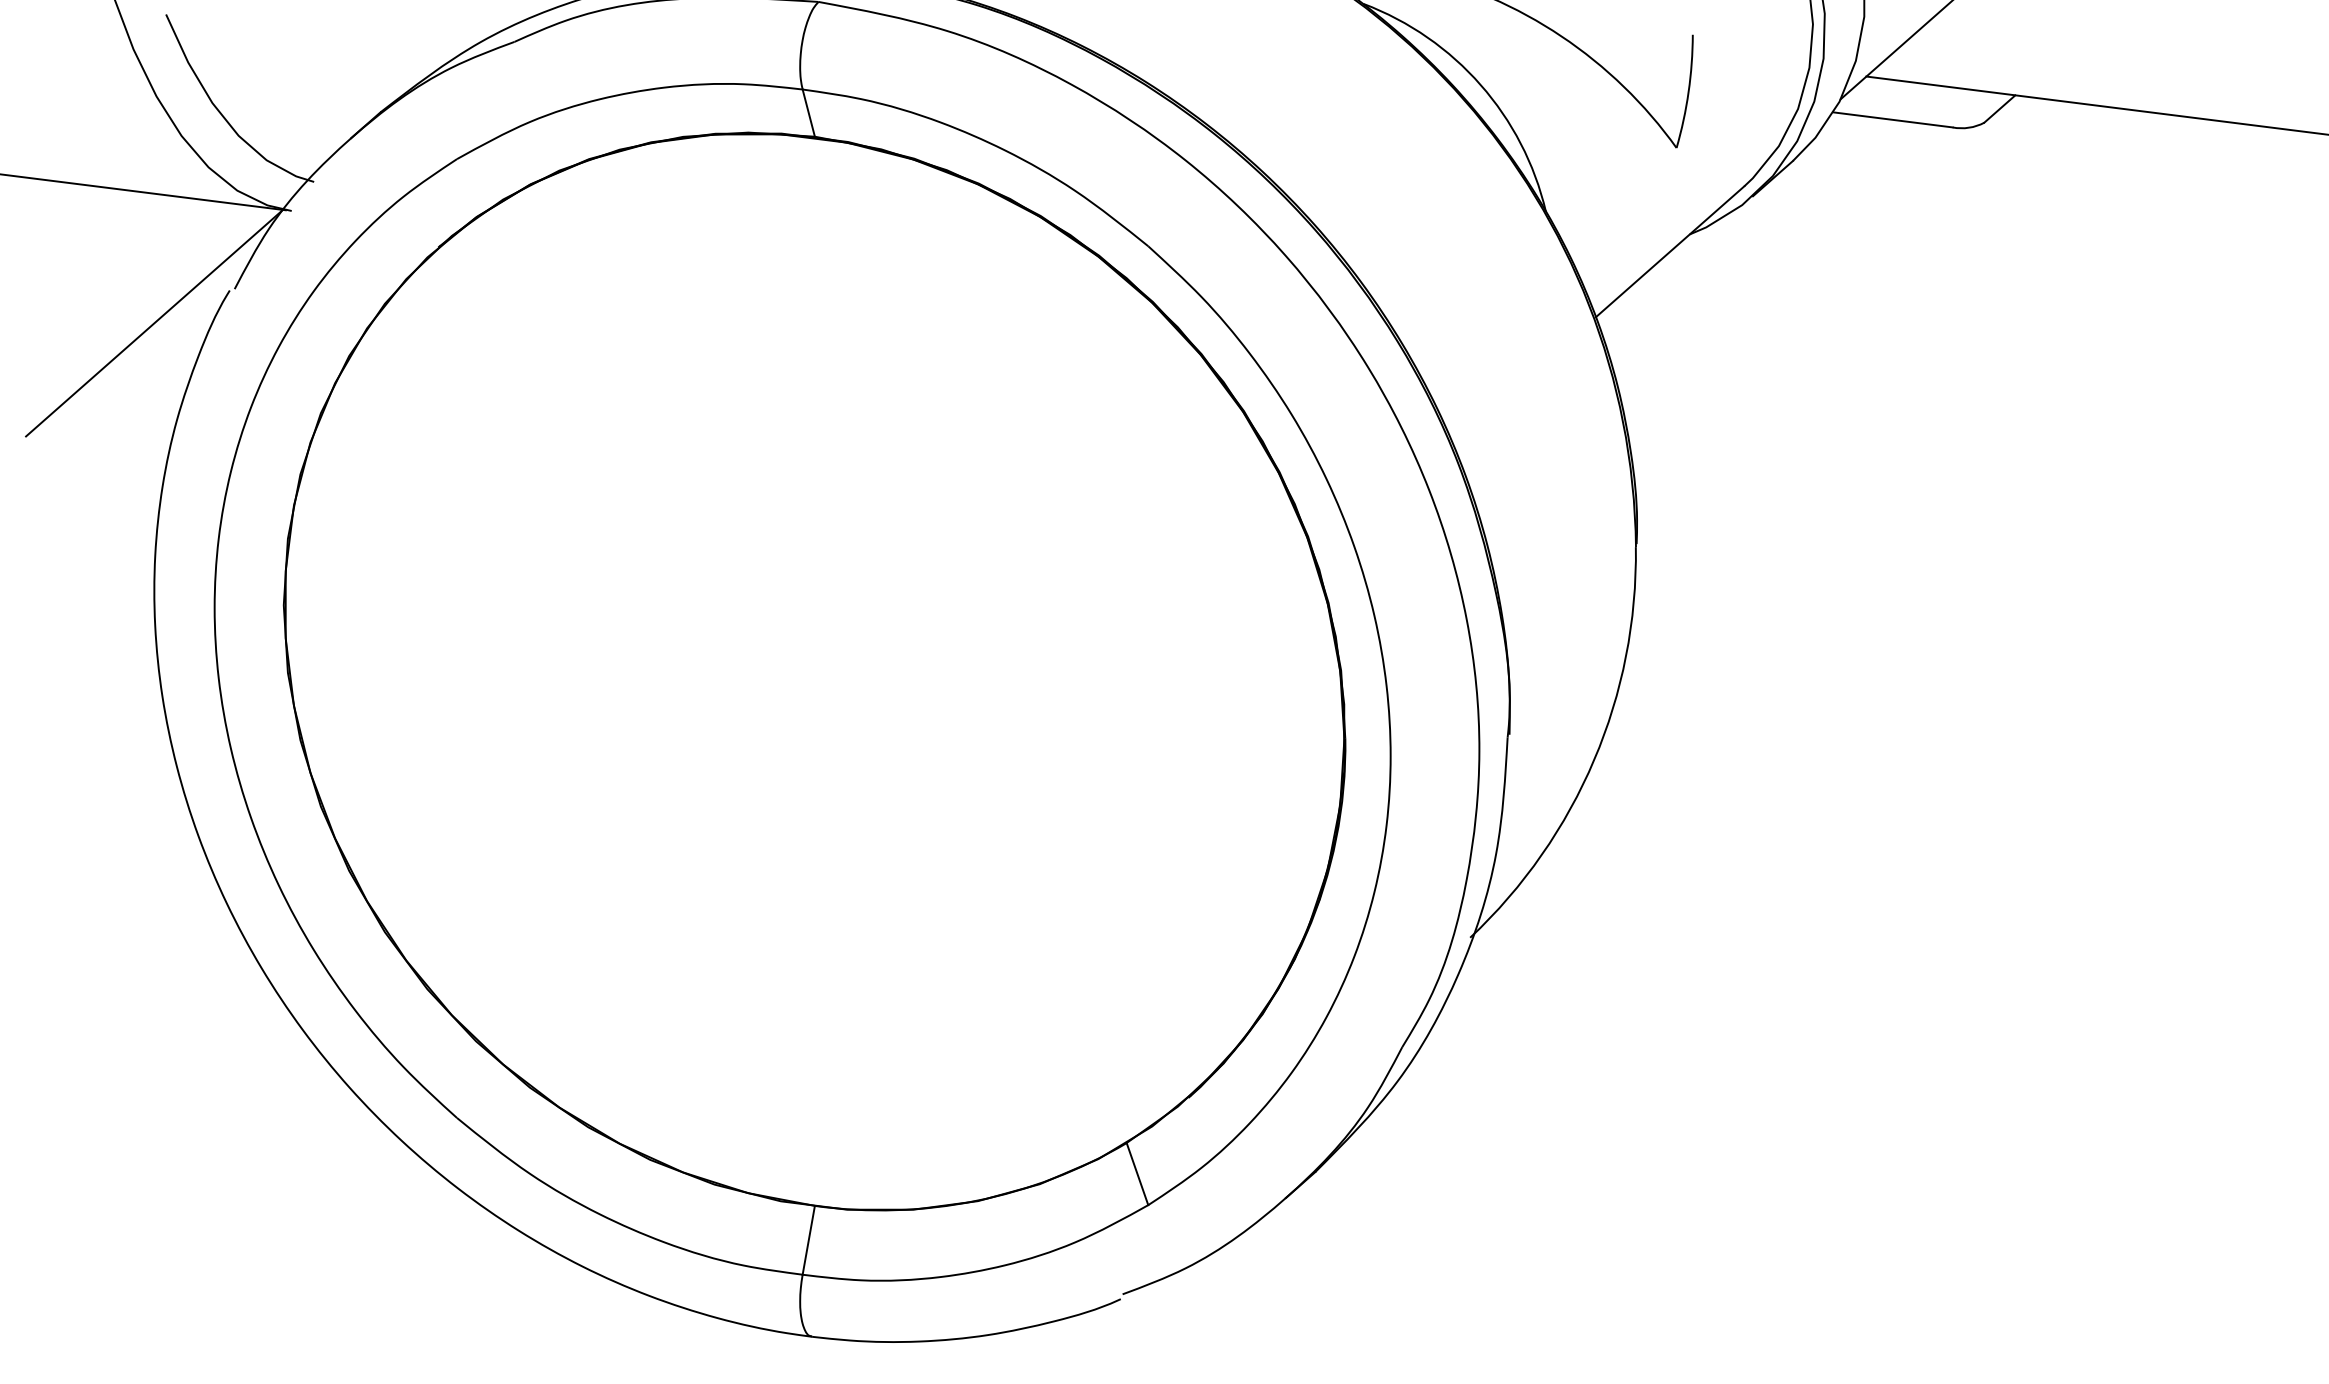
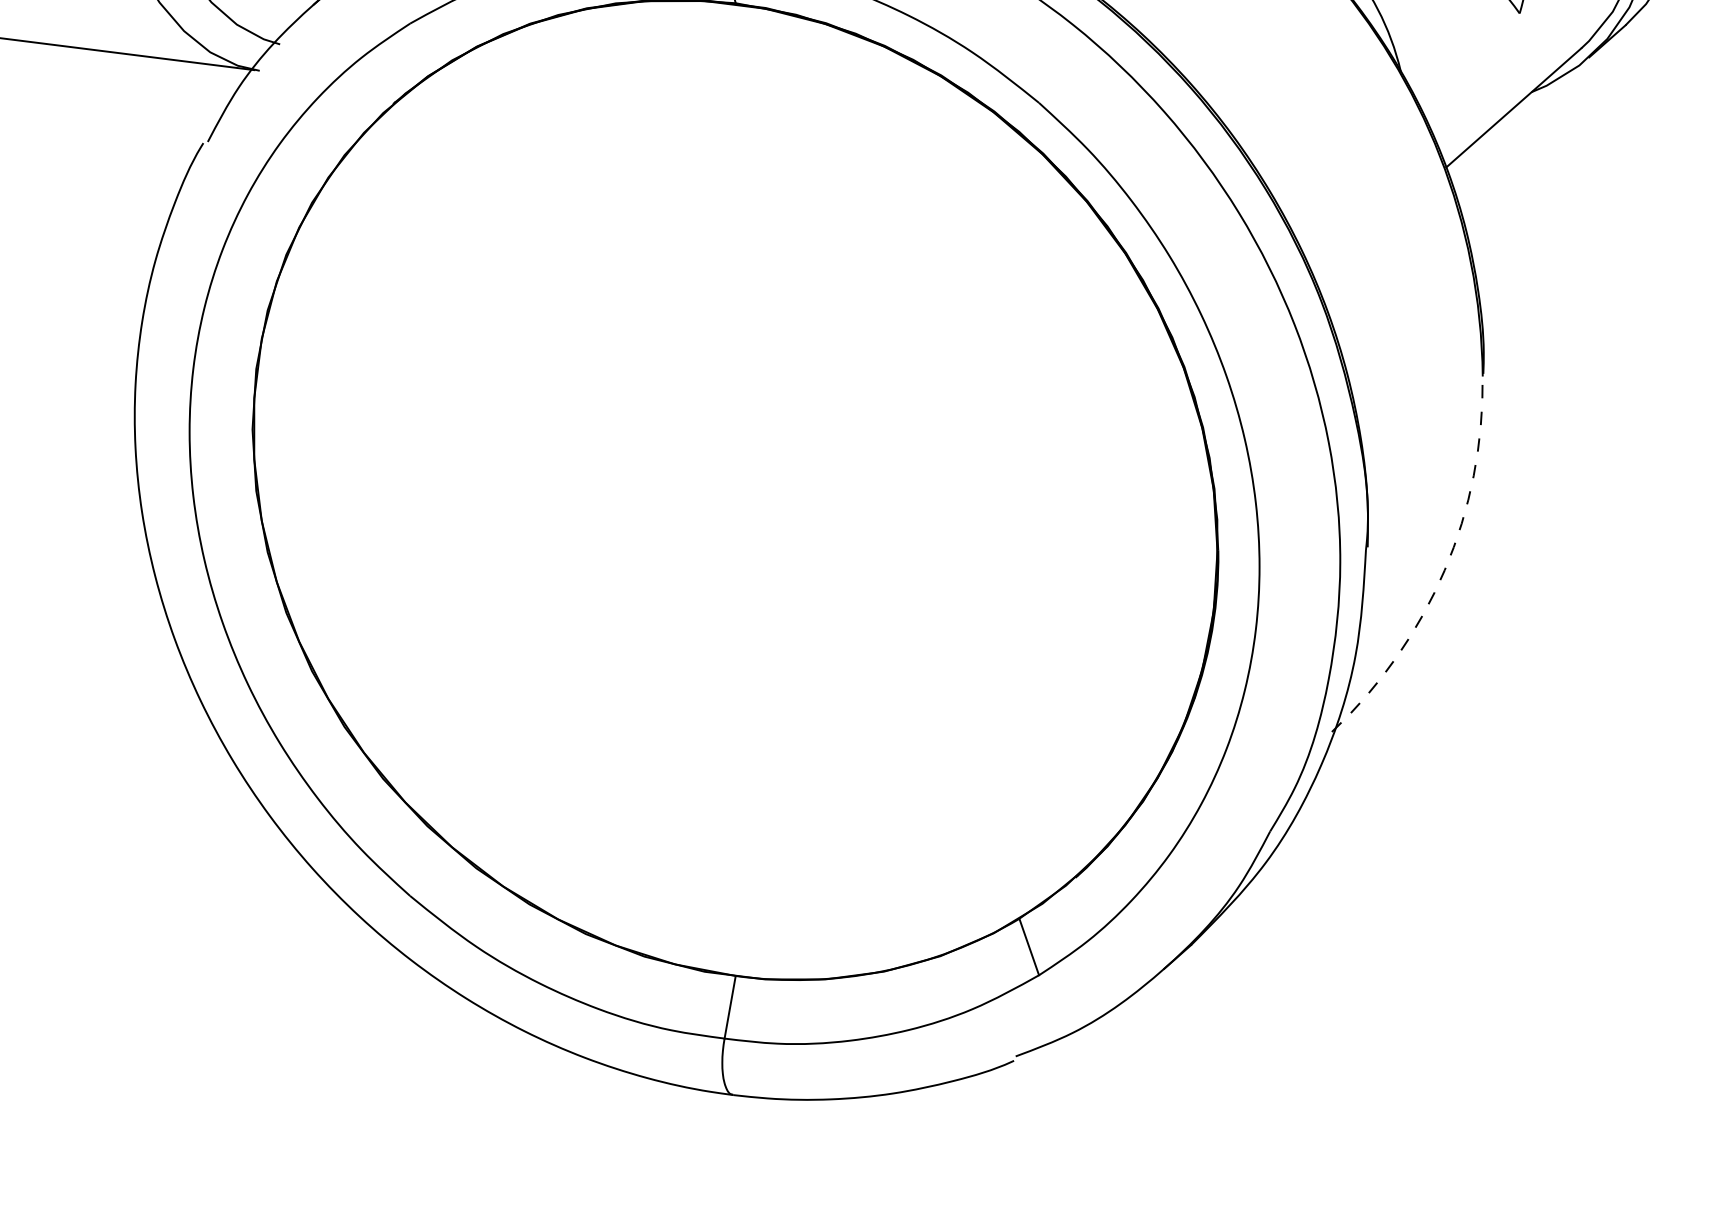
line: (154, 322) -> (134, 172), removed
arc: (1594, 759) -> (1445, 569), solid -> dashed

